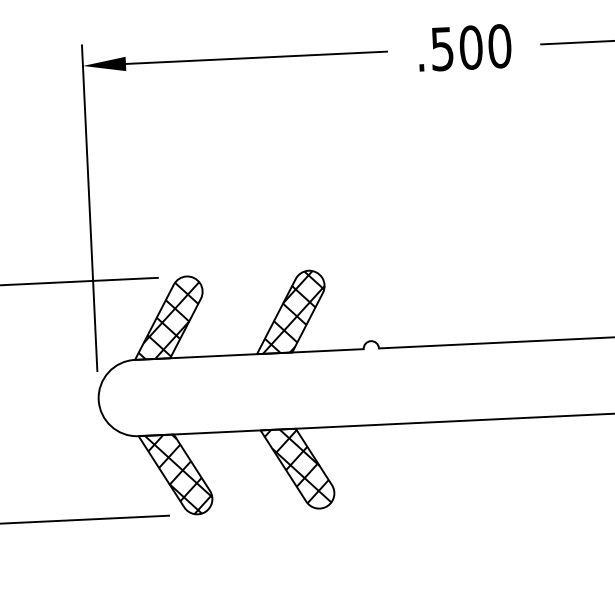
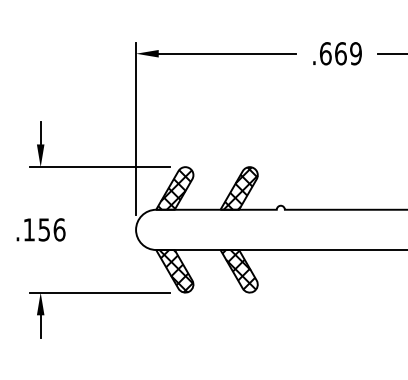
text: (470, 47) -> (340, 53), .500 -> .669

